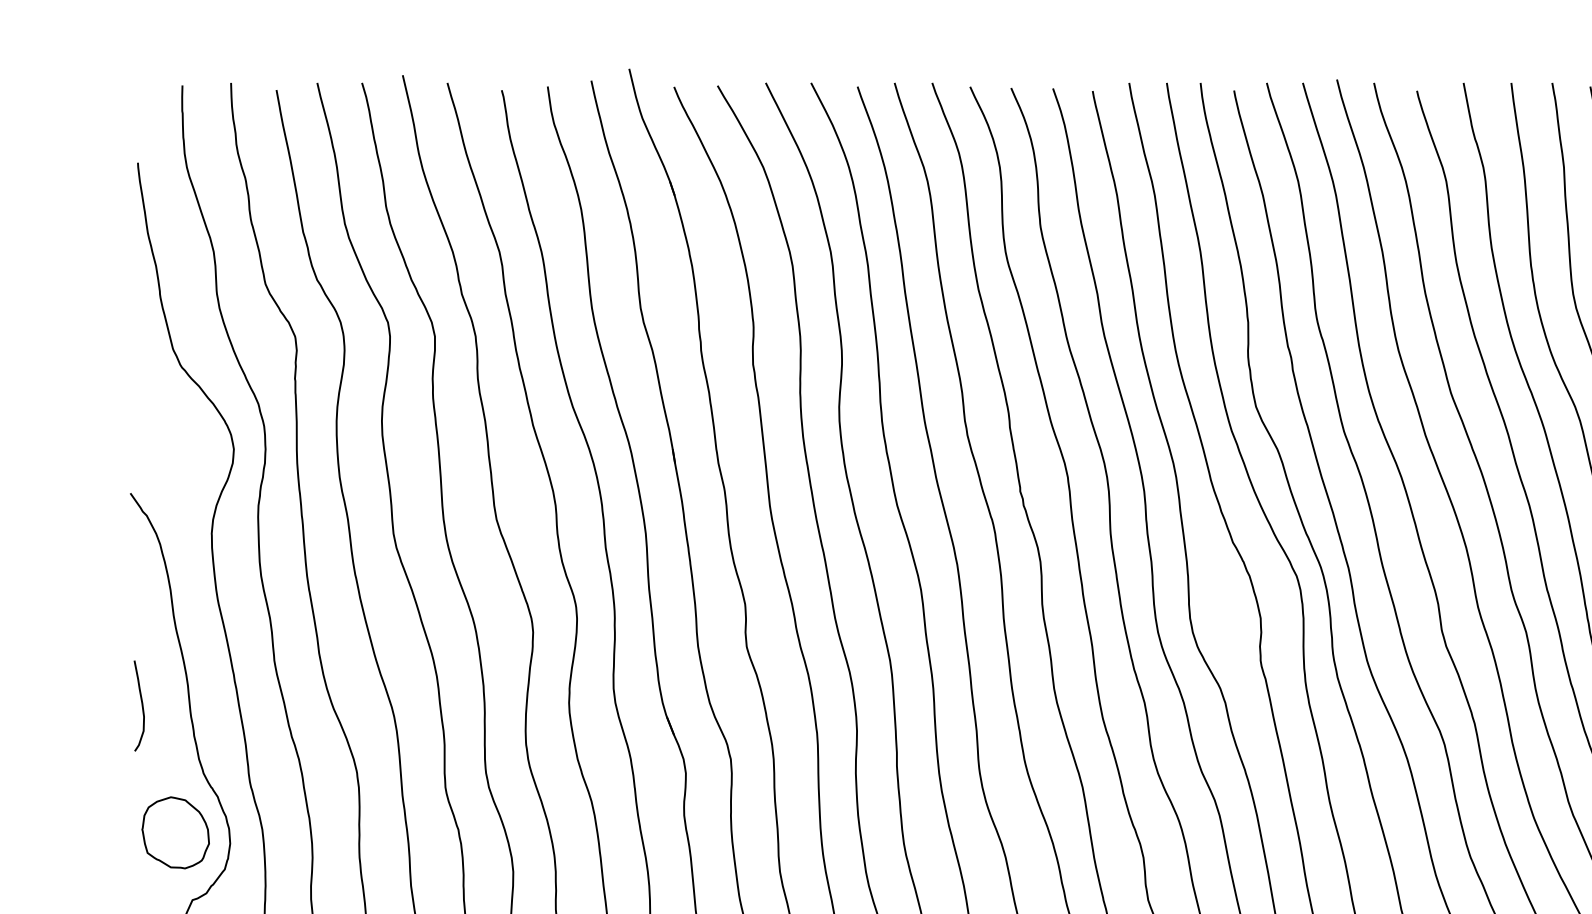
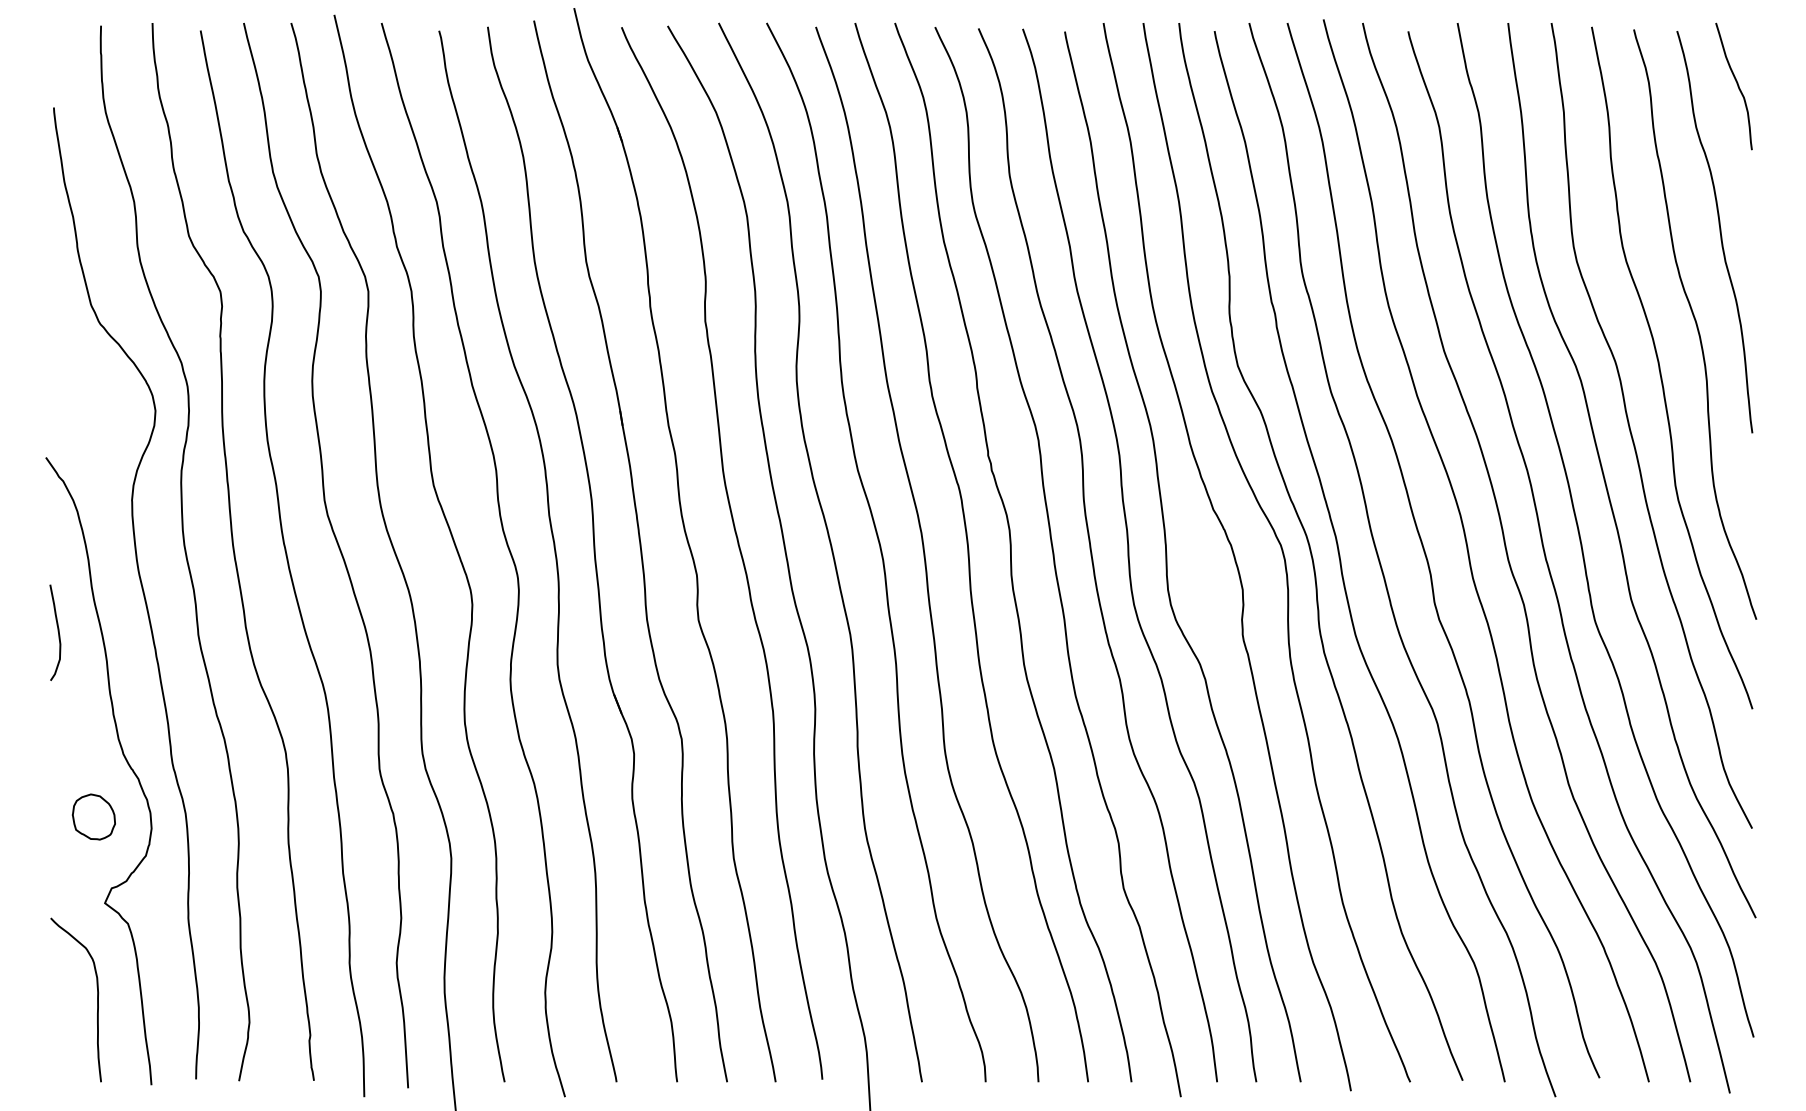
curve: (141, 704) -> (57, 631), moved
part: (175, 832) -> (93, 816), size x0.6

